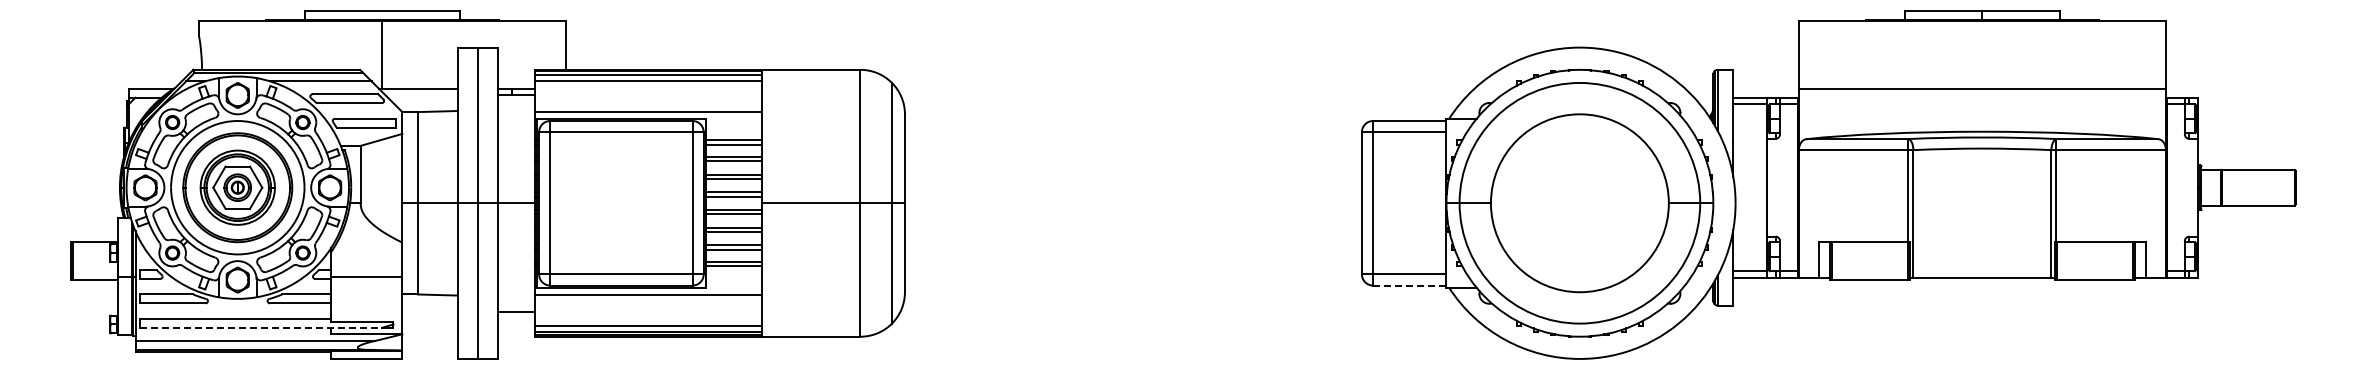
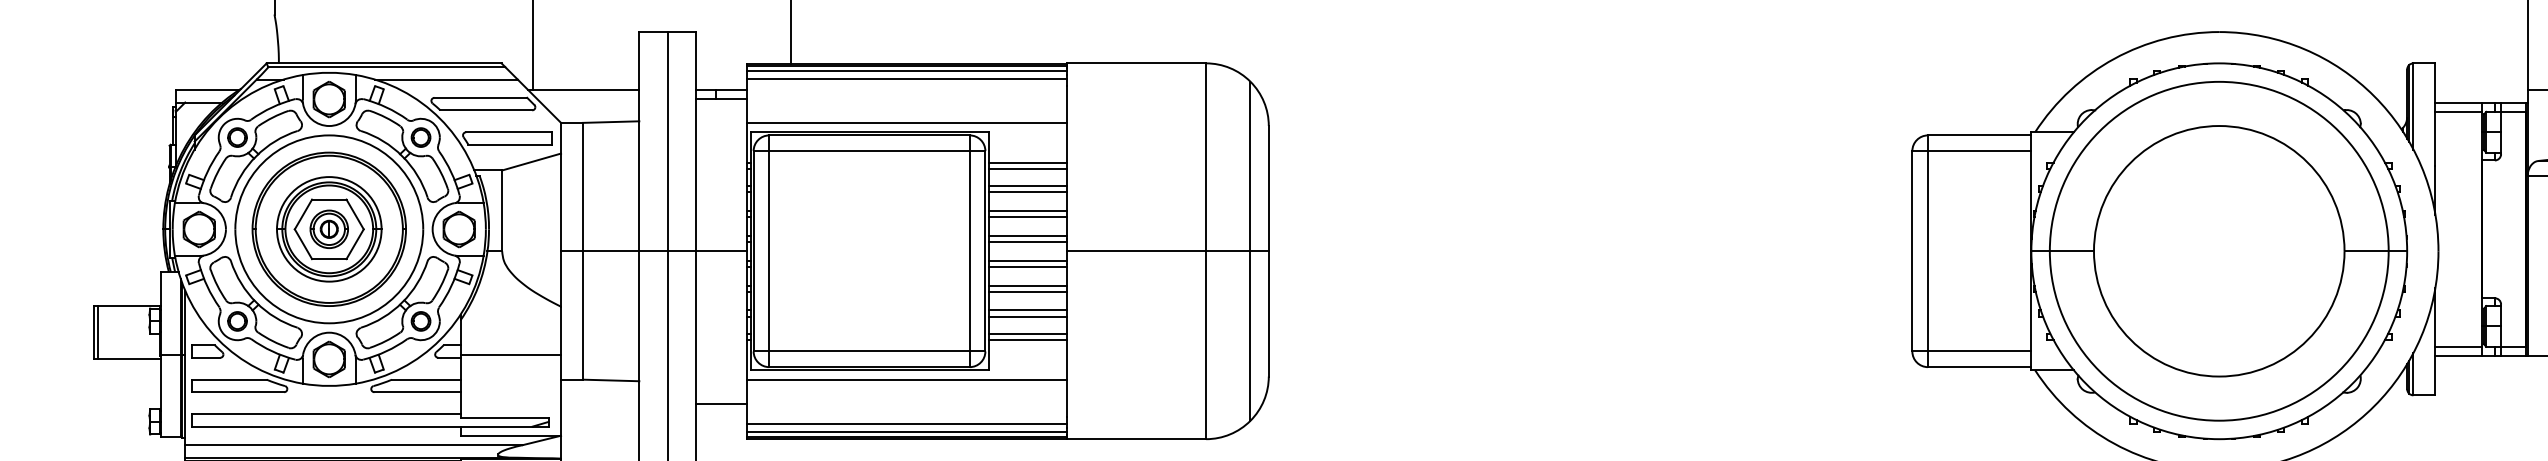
line: (1409, 285) -> (1979, 367), dashed -> solid
line: (261, 327) -> (362, 426), dashed -> solid

